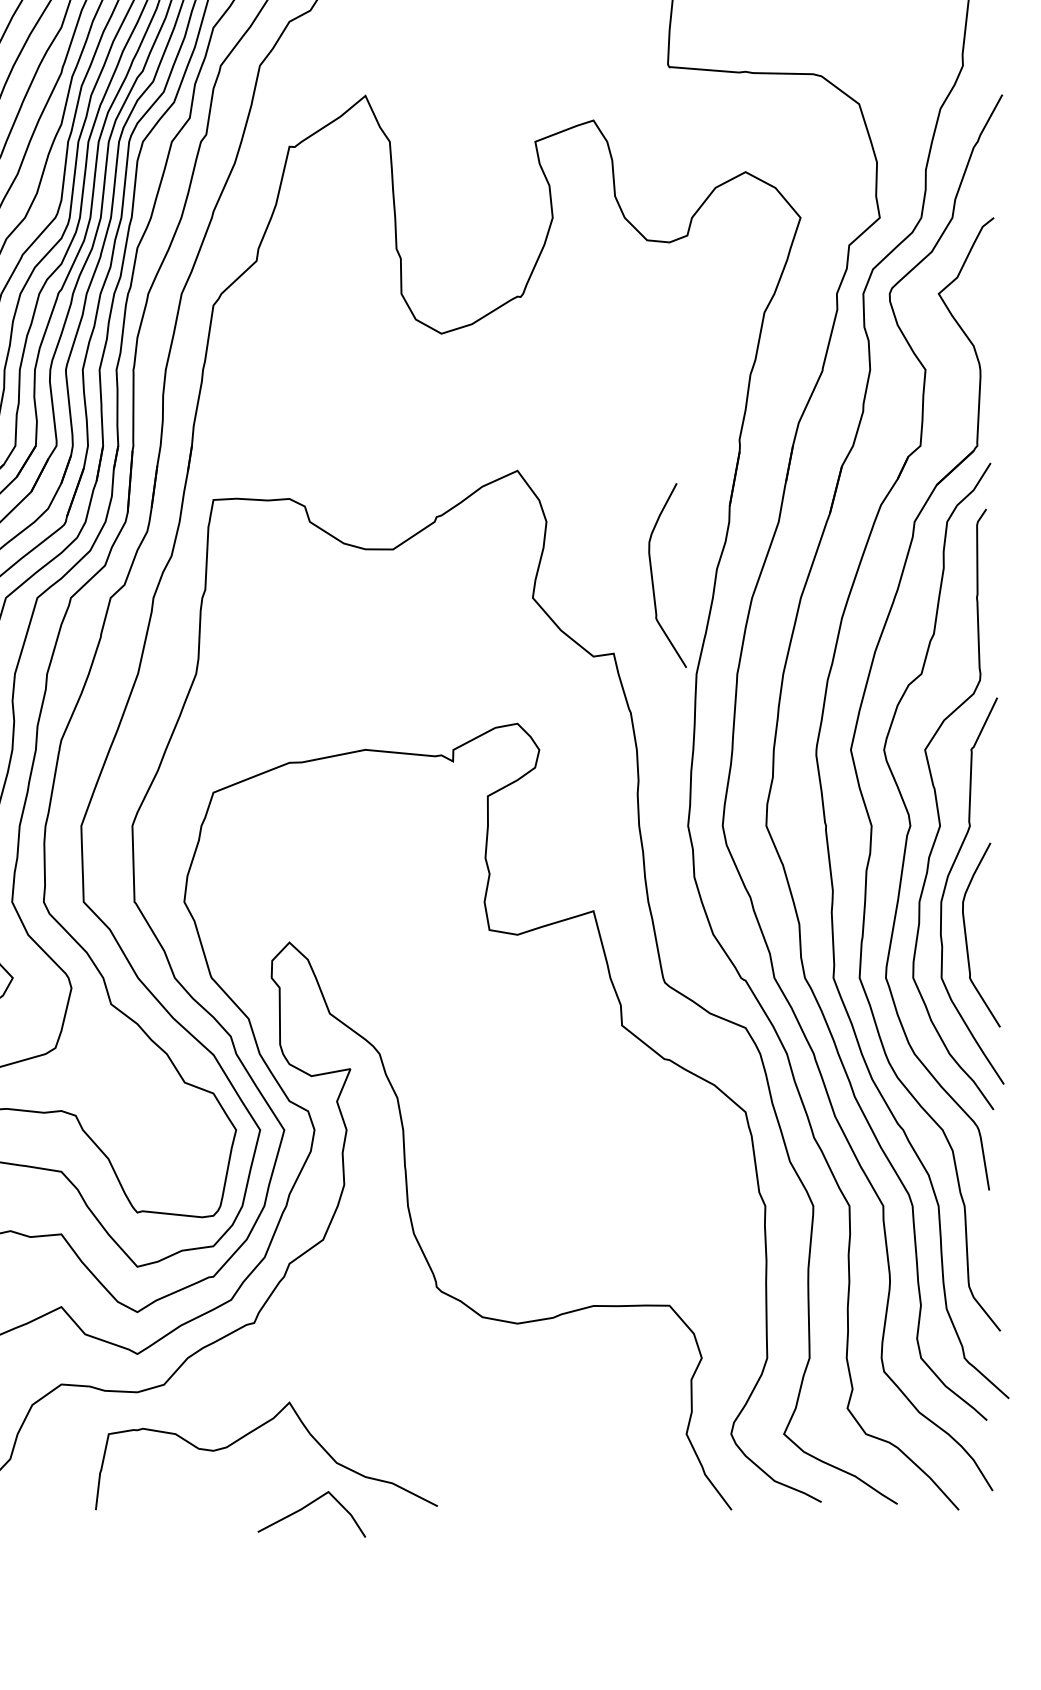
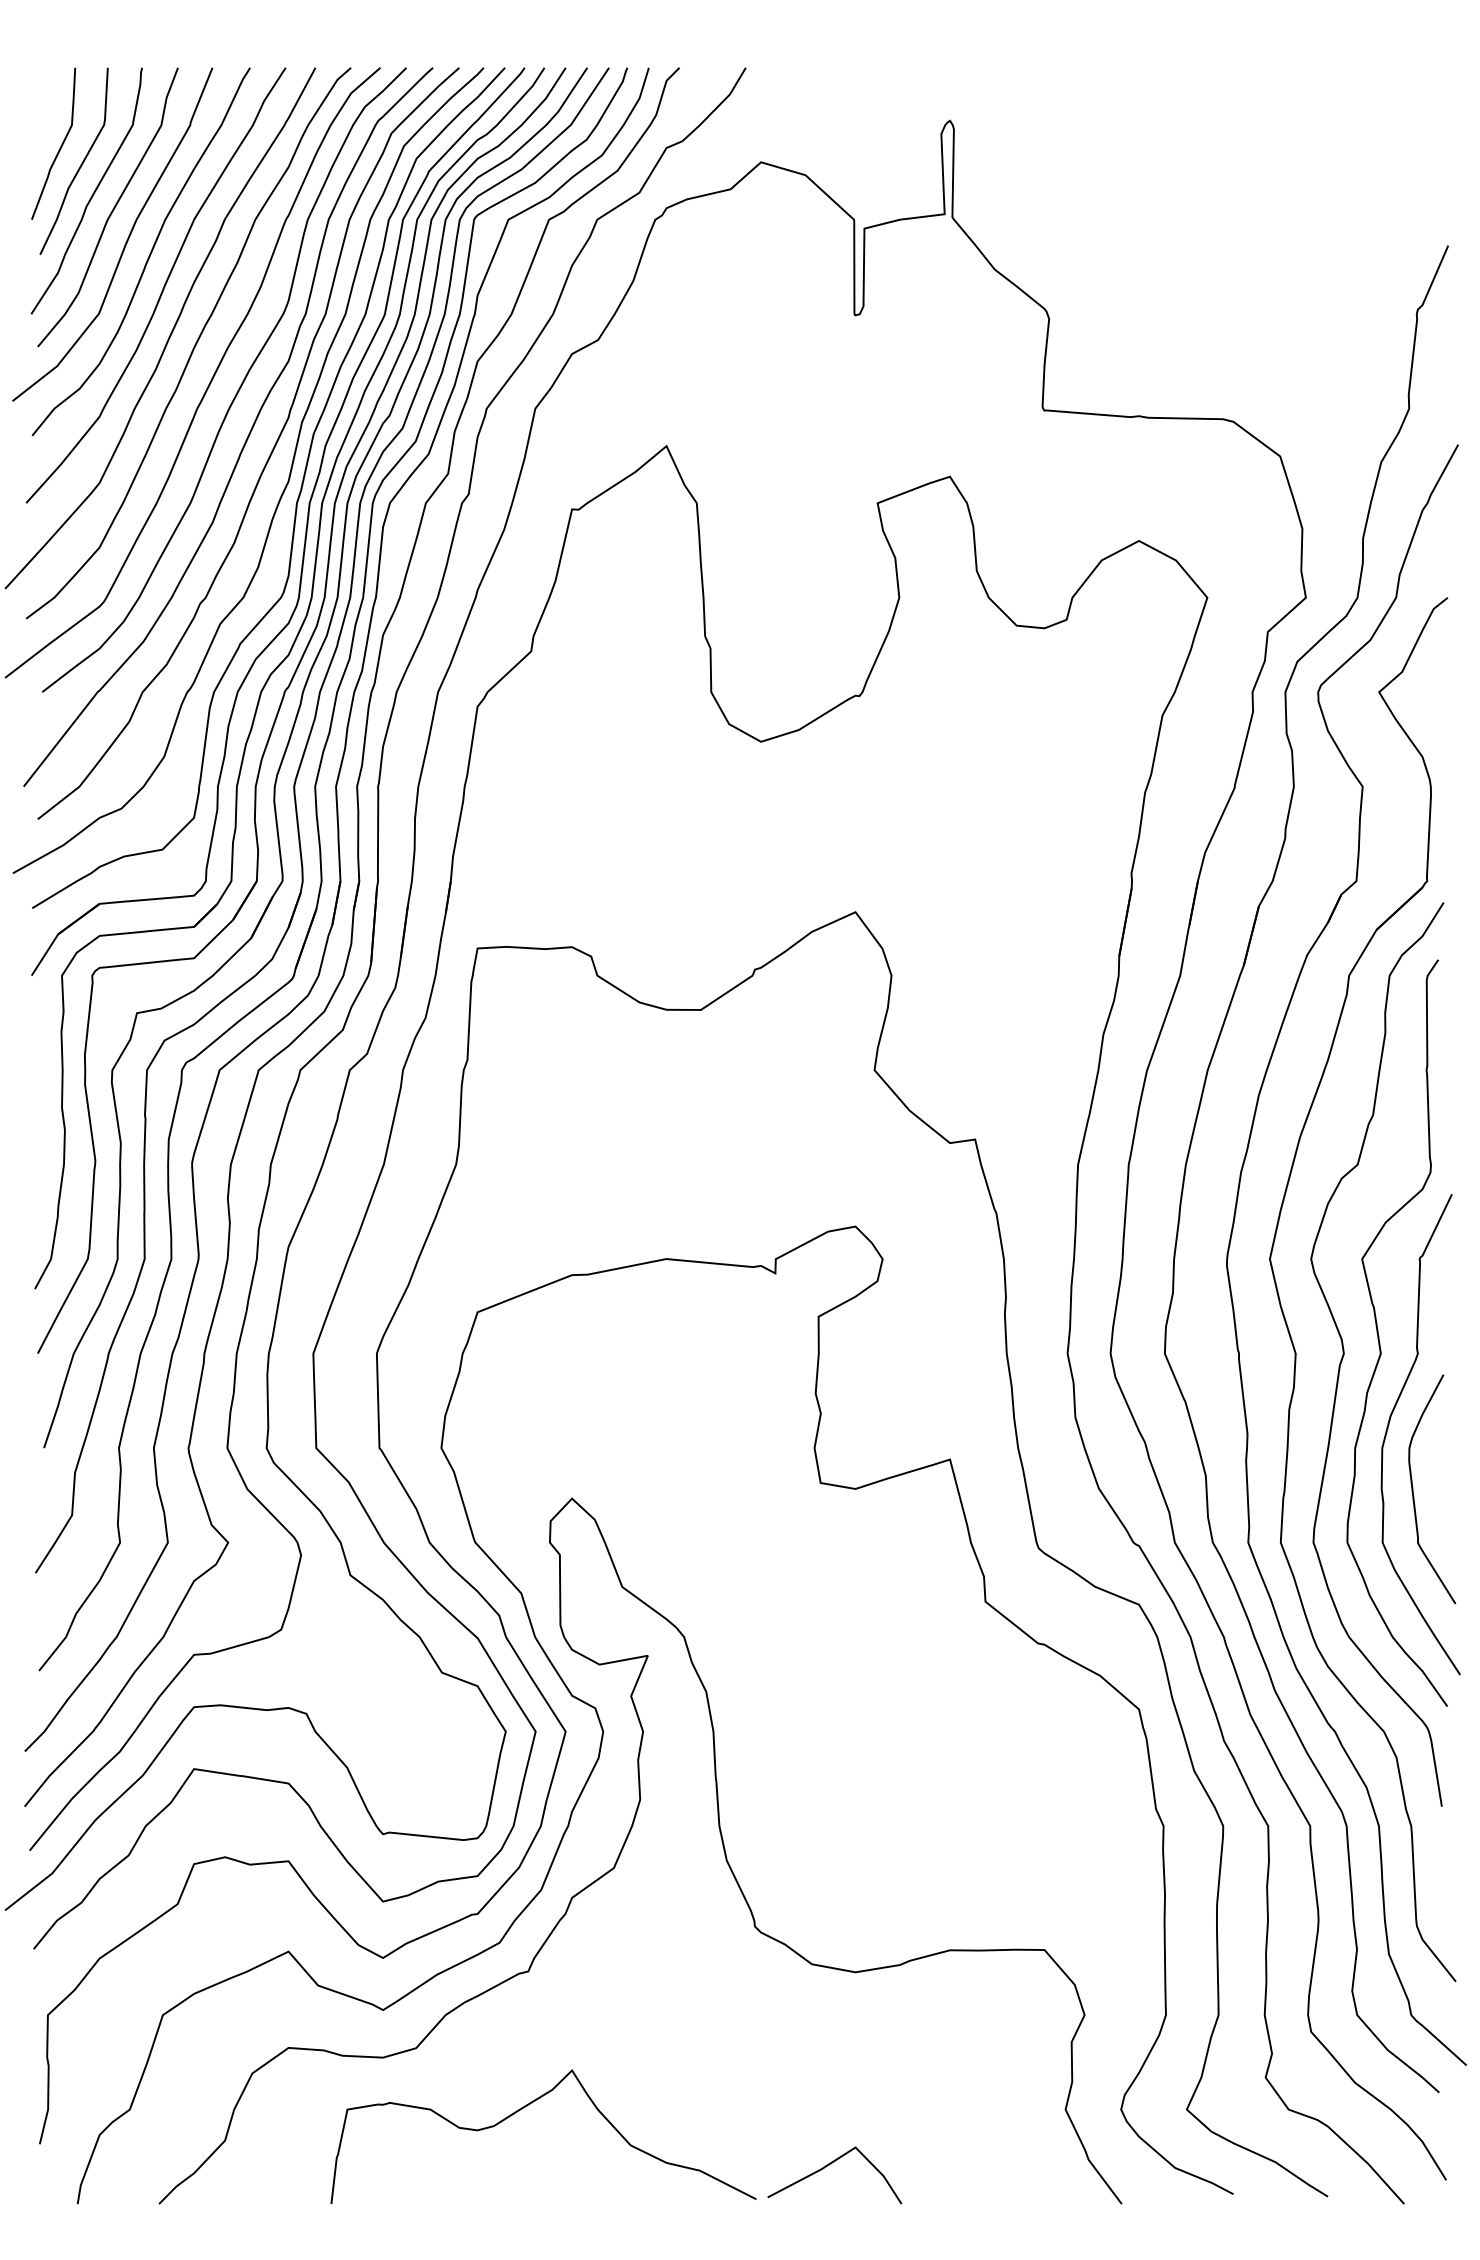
curve: (652, 575) -> (1023, 1042), removed
line: (307, 1506) -> (829, 2165), moved

